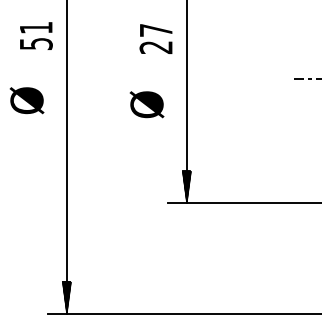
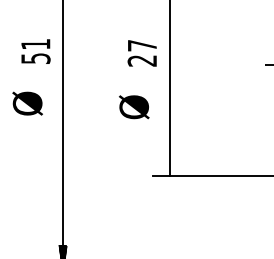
text: (36, 35) -> (36, 51), moved
text: (155, 38) -> (141, 52), moved
text: (26, 100) -> (27, 103), moved
text: (146, 104) -> (133, 107), moved
hatch: (186, 186) -> (169, 161), removed

